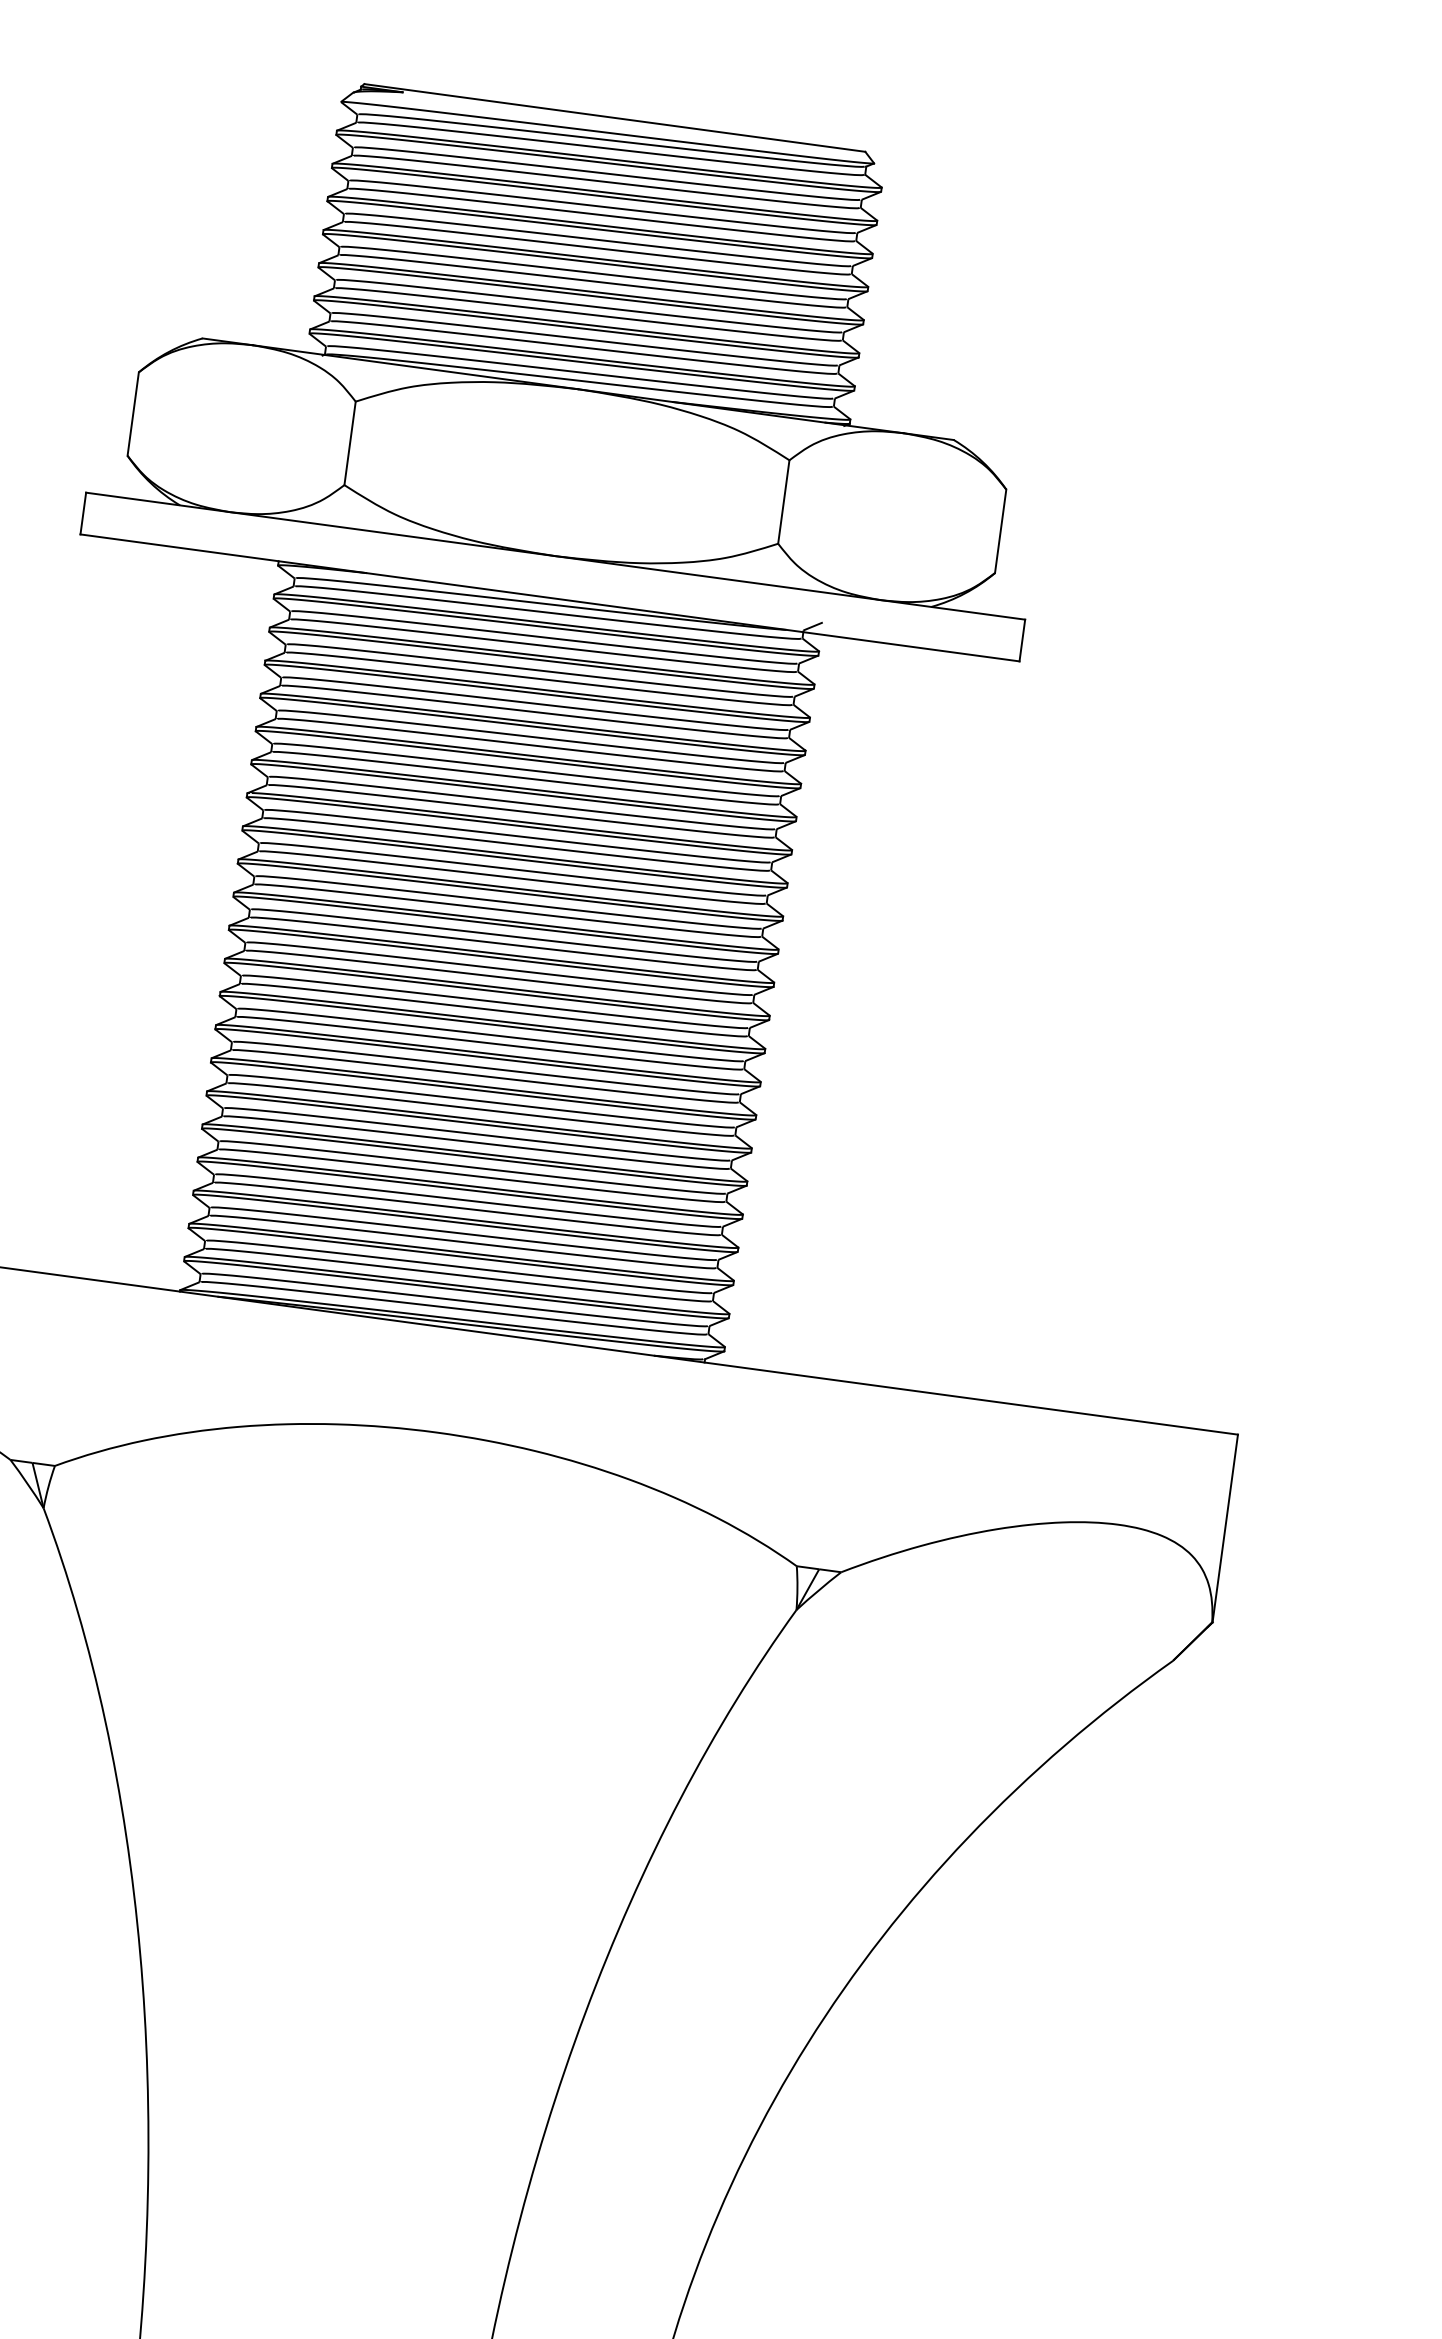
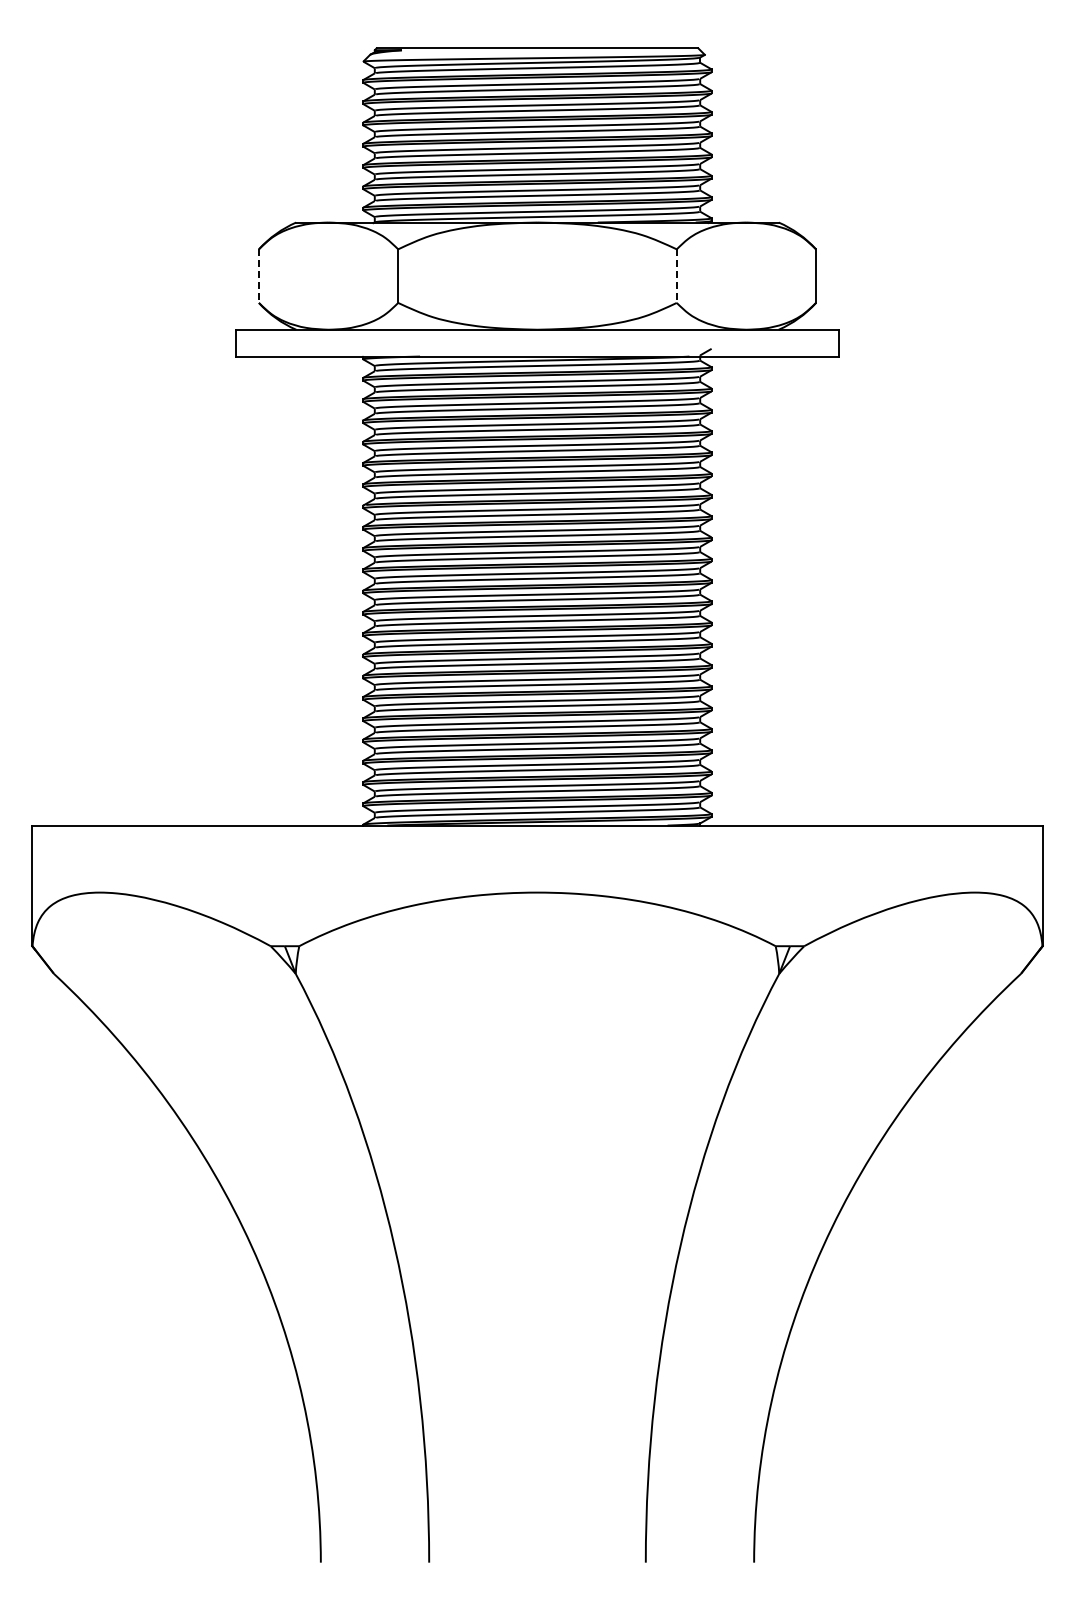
line: (132, 414) -> (258, 276), solid -> dashed
line: (783, 502) -> (676, 276), solid -> dashed

